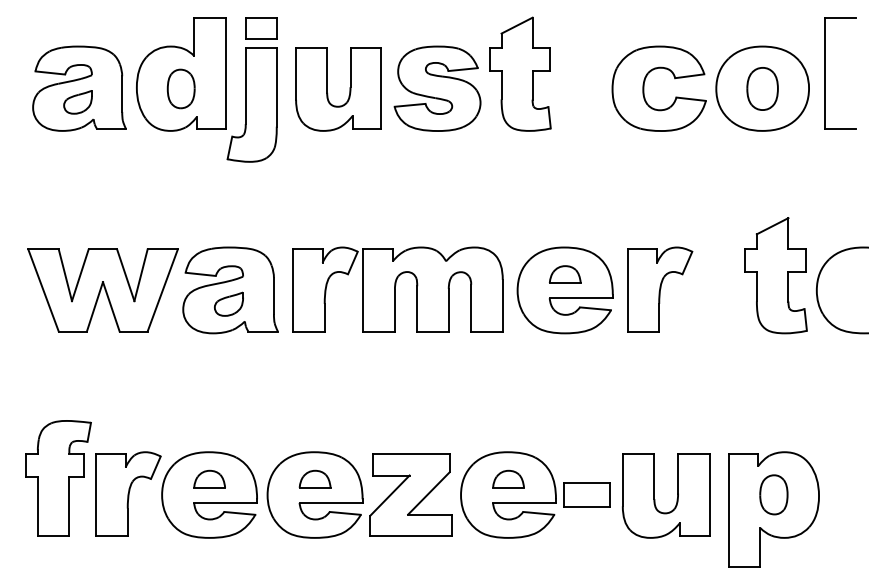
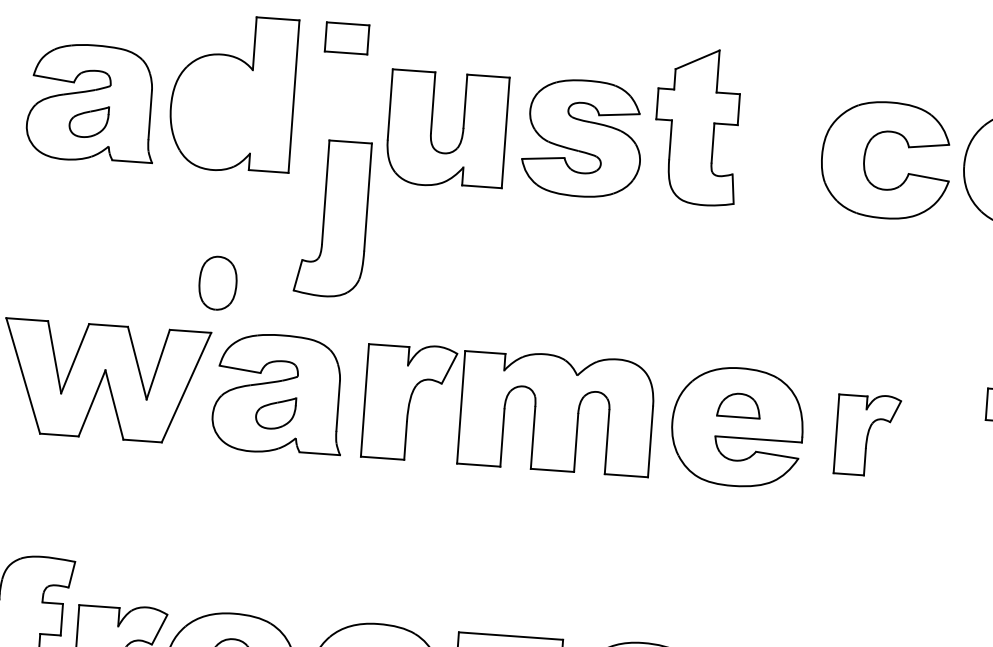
part: (180, 88) -> (217, 282), moved
part: (251, 104) -> (331, 217), moved
part: (660, 289) -> (868, 435), size x0.7

